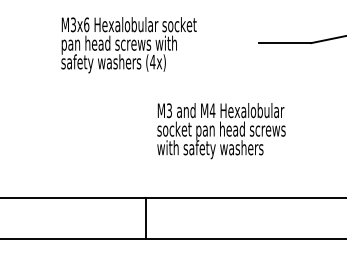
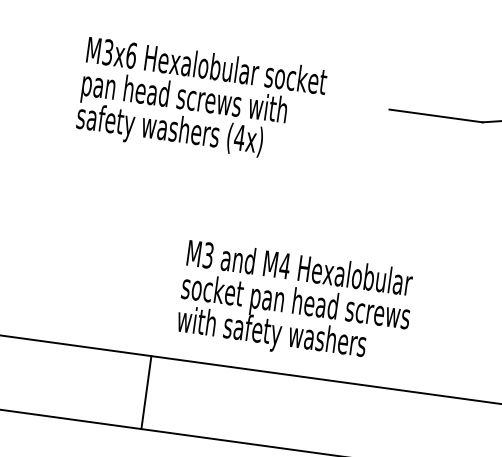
text: (128, 45) -> (200, 102), moved
text: (221, 131) -> (295, 304), moved

